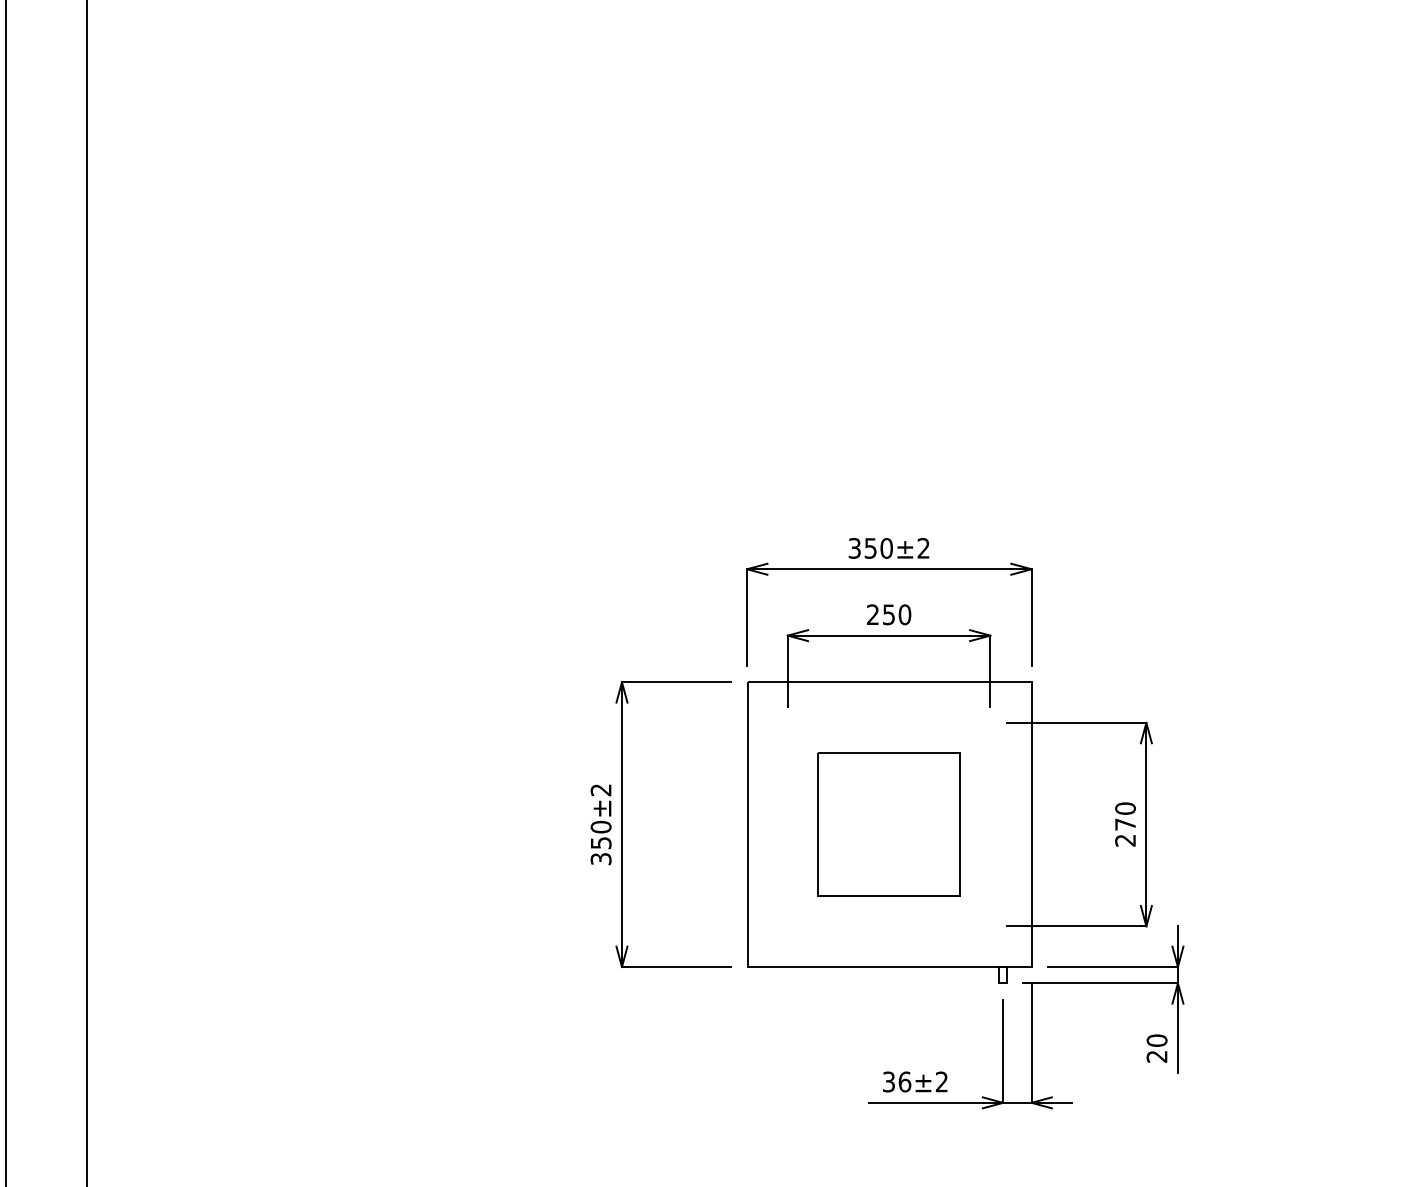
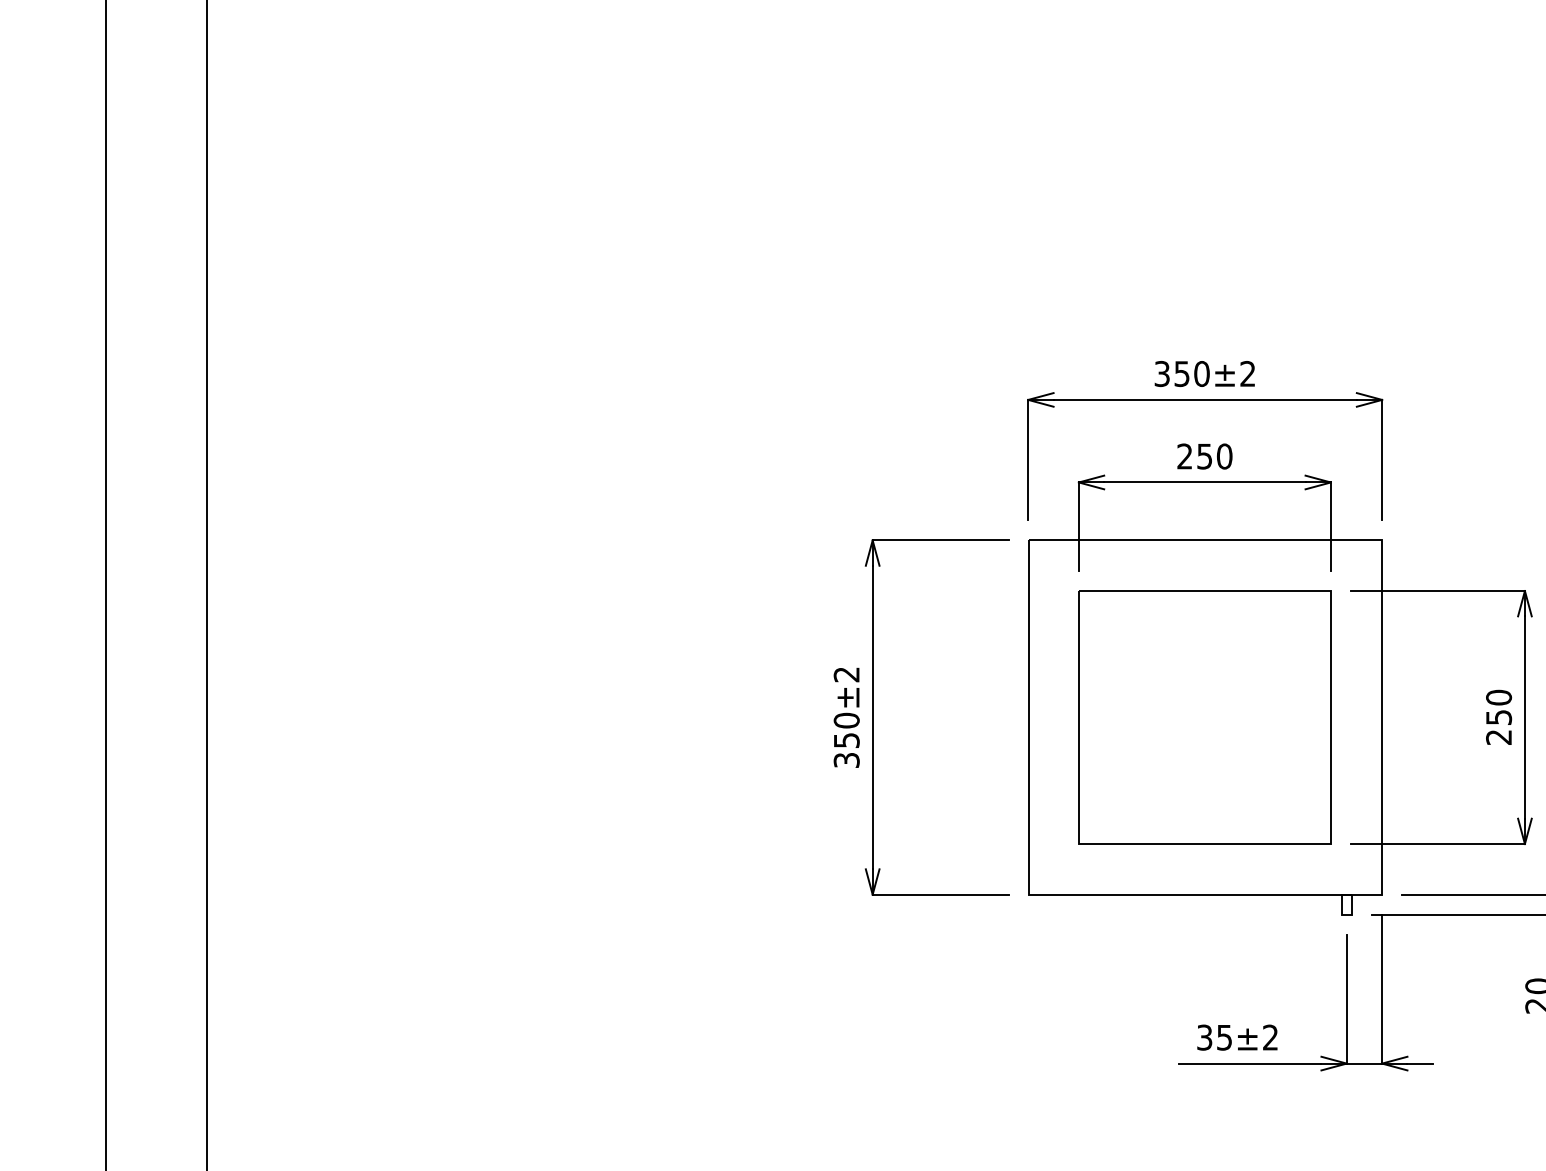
part: (888, 824) -> (1204, 717), size x1.43
text: (1125, 824) -> (1498, 717), 270 -> 250
text: (904, 1081) -> (1224, 1037), 36±2 -> 35±2

